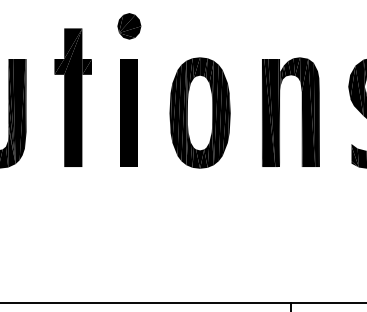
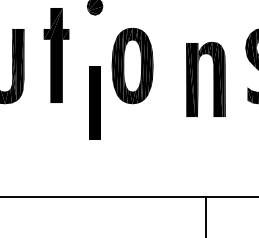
part: (280, 110) -> (198, 78), moved
part: (128, 112) -> (94, 102), moved
part: (199, 112) -> (132, 65), moved

